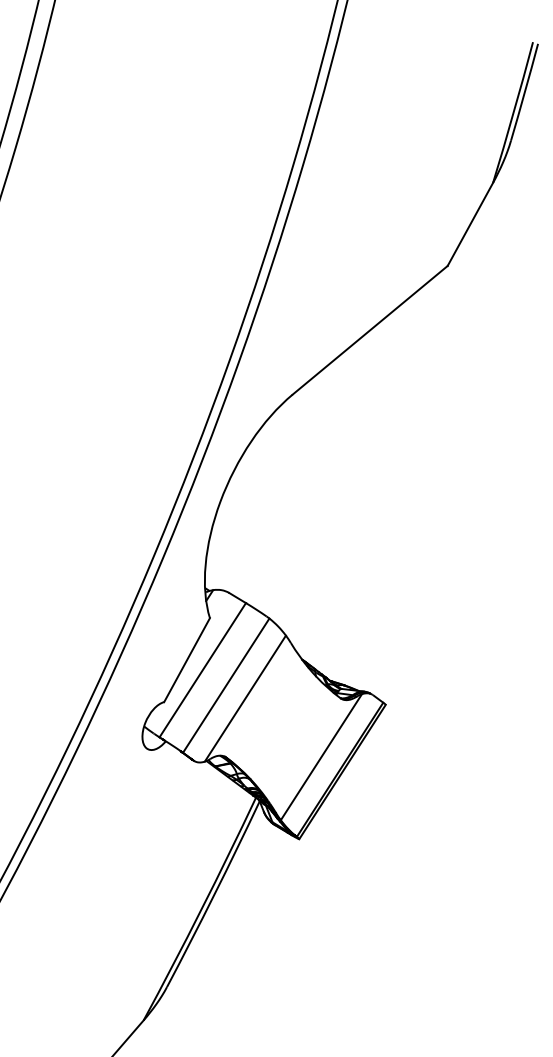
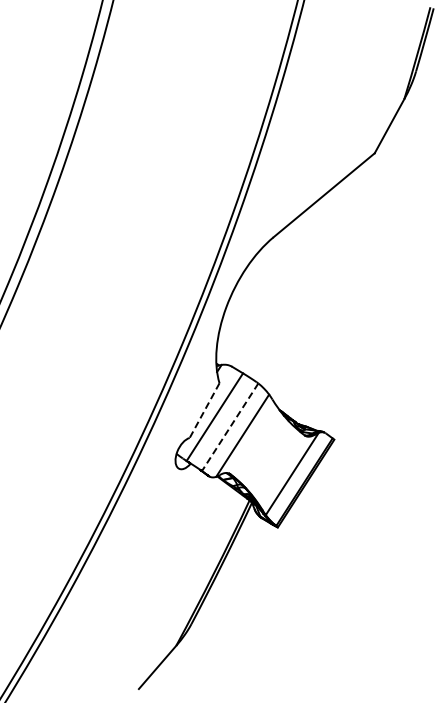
line: (186, 661) -> (204, 411), solid -> dashed
line: (225, 686) -> (229, 427), solid -> dashed

